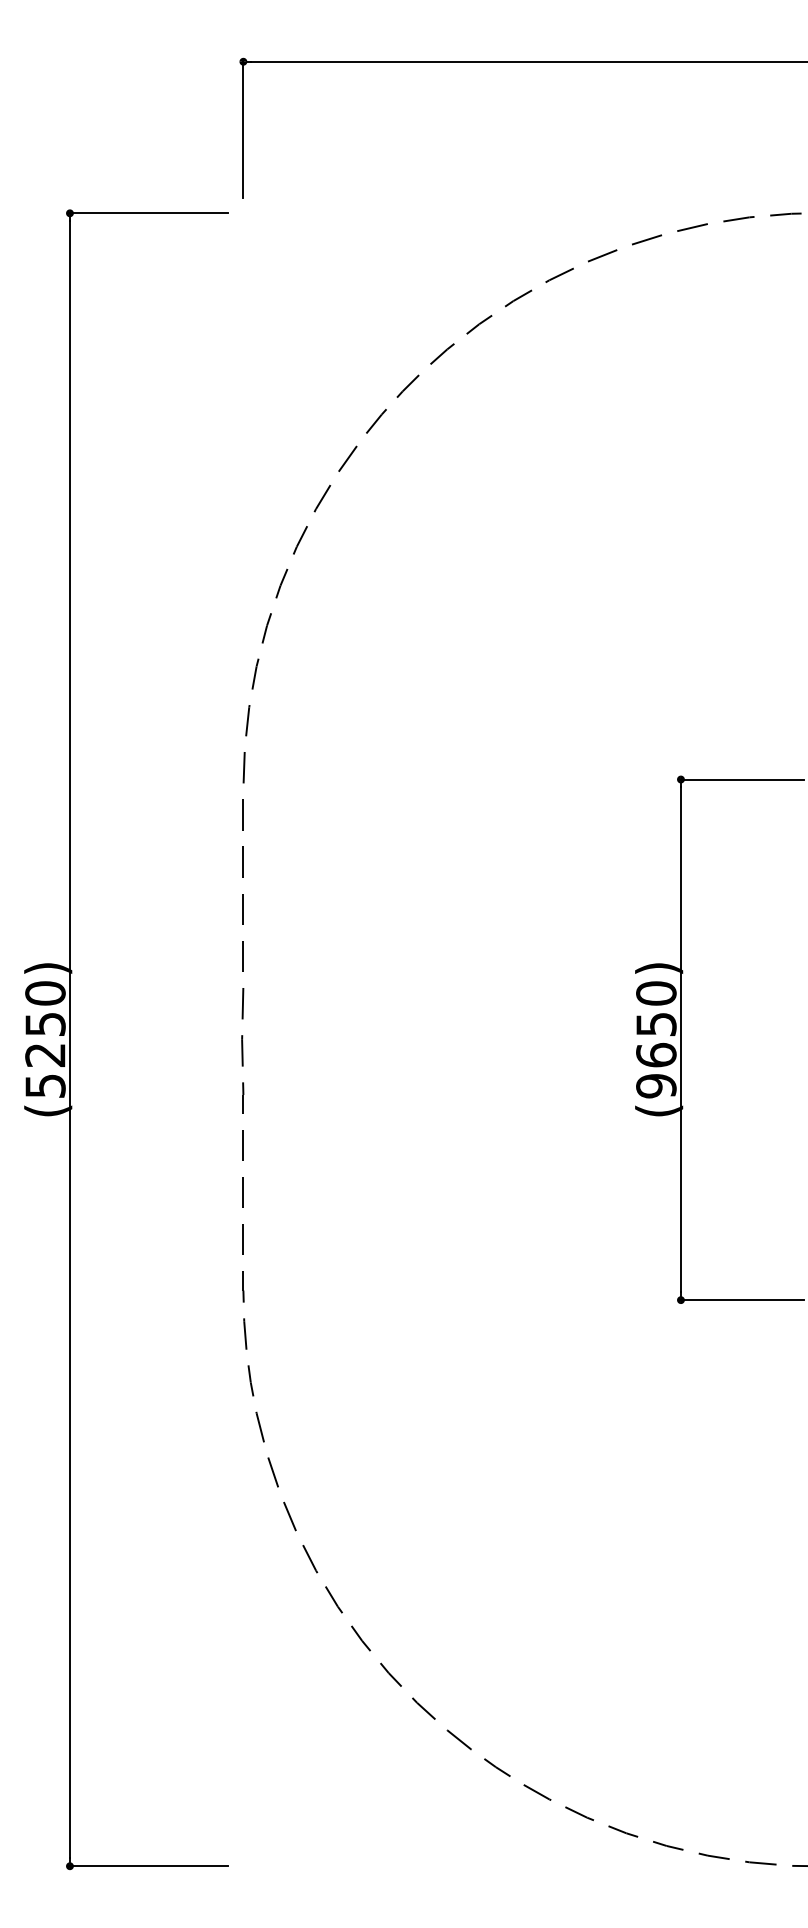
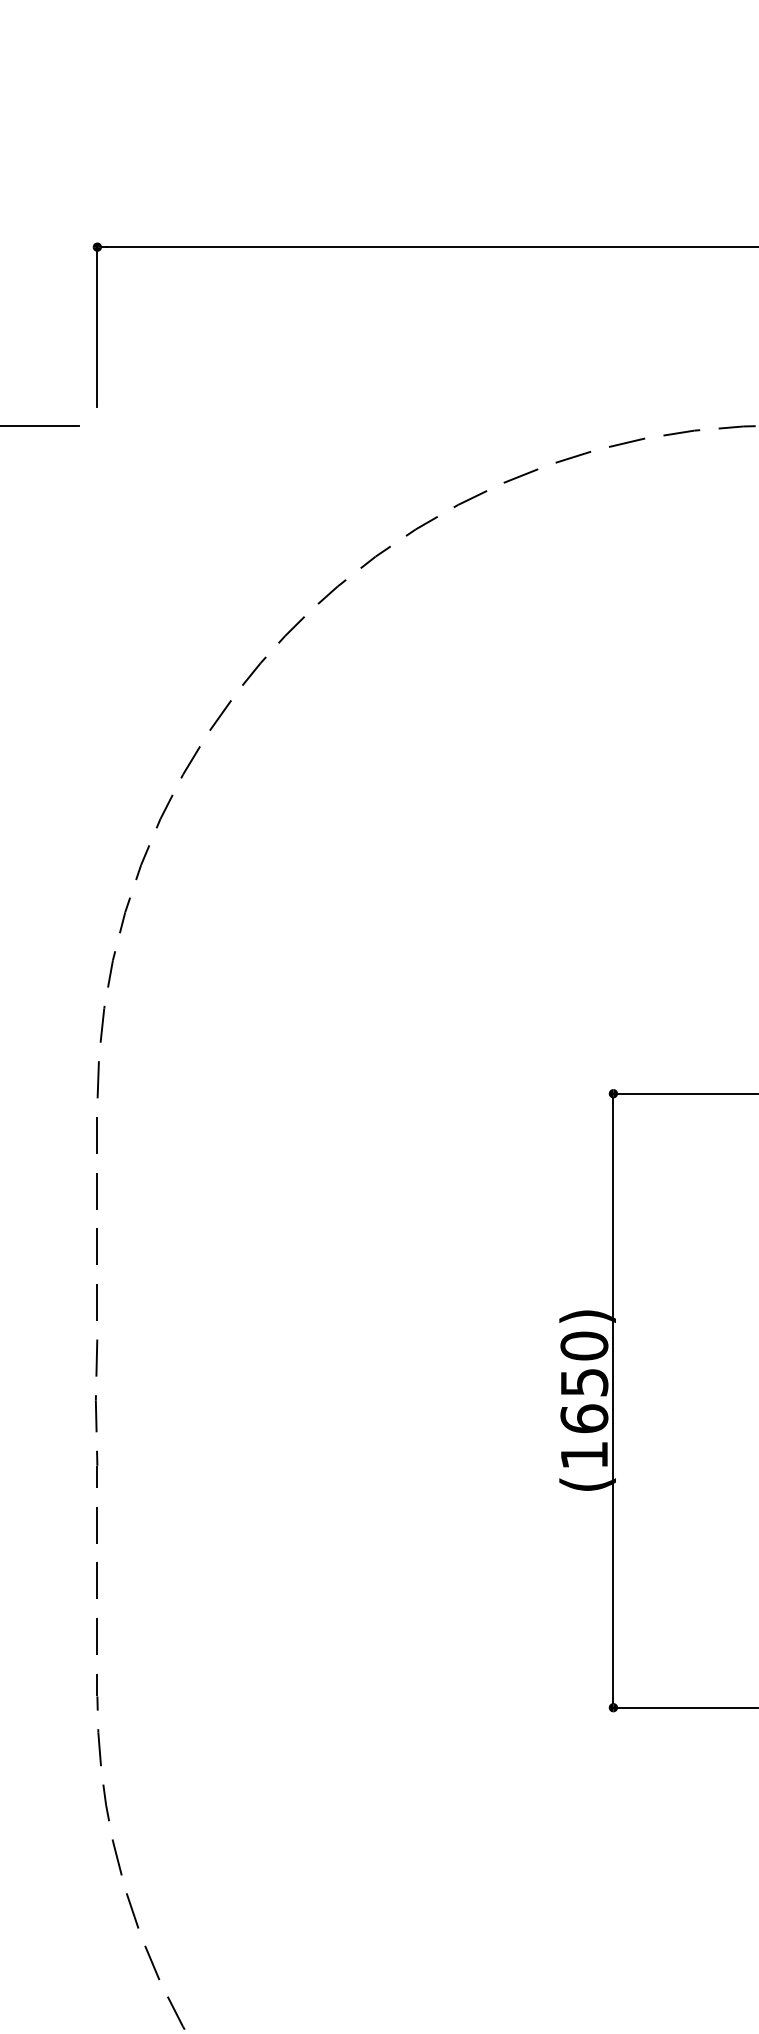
text: (656, 1086) -> (584, 1455), (9650) -> (1650)

